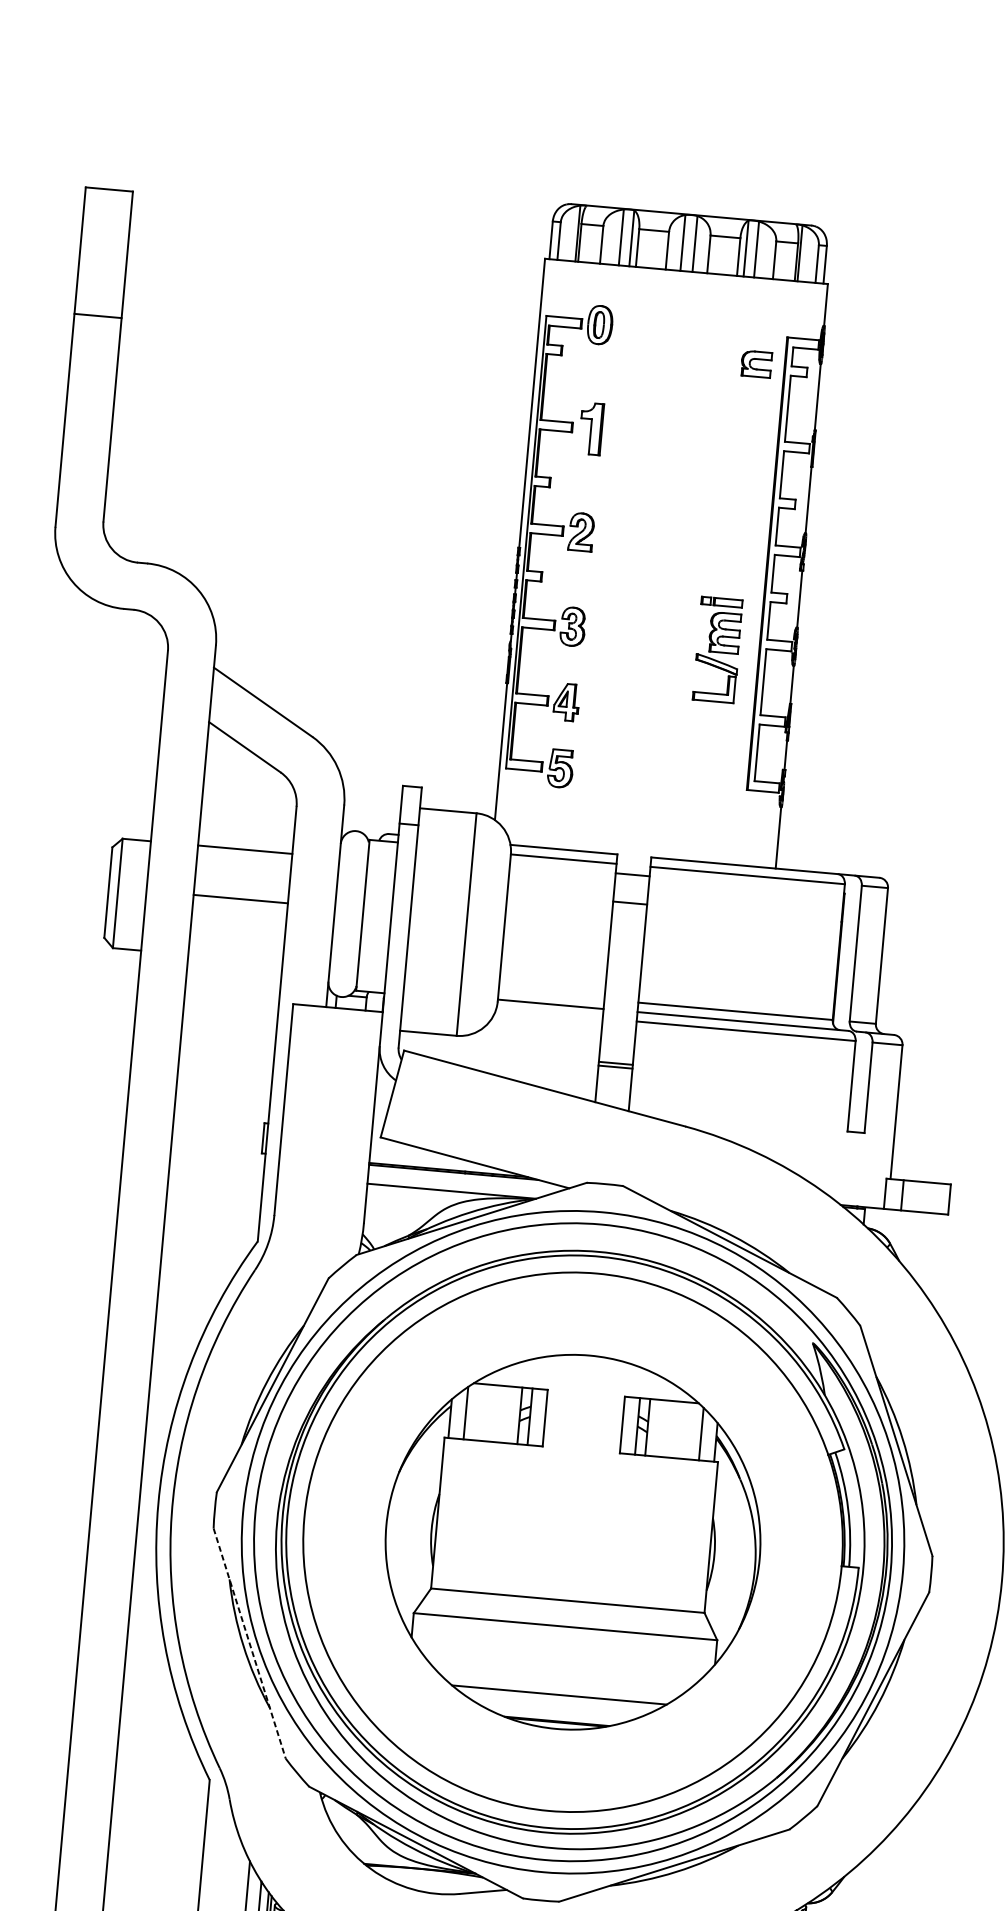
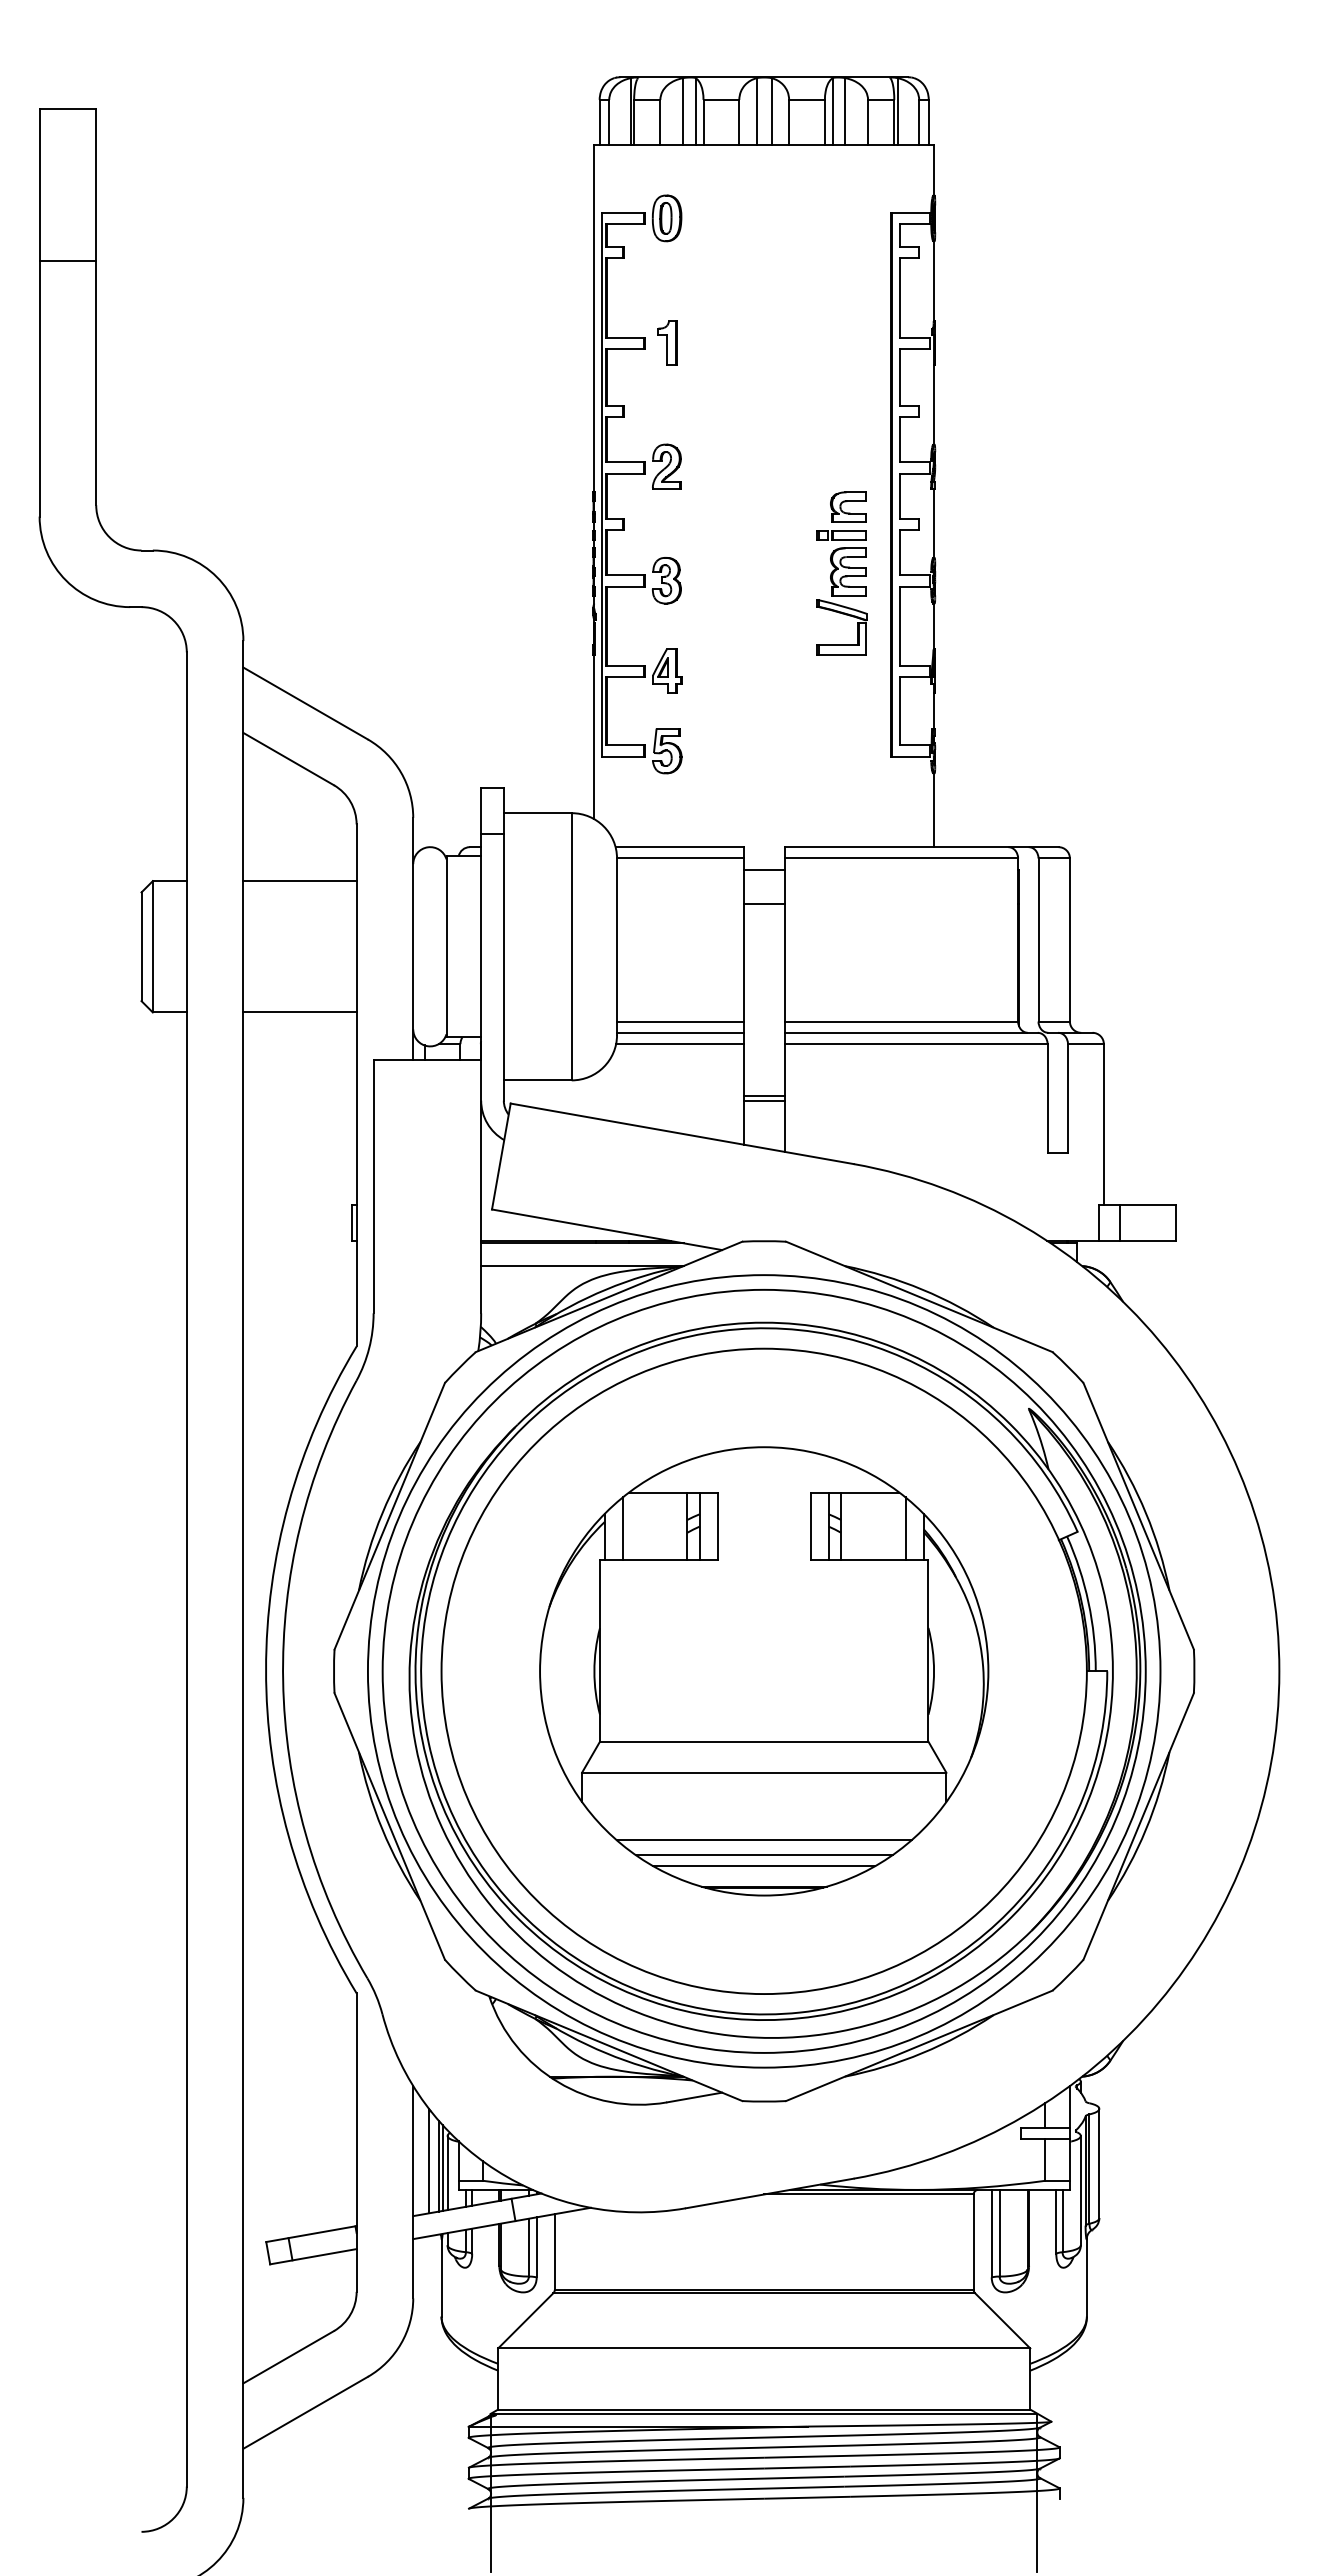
part: (756, 363) -> (848, 506), moved
part: (591, 428) -> (667, 342), size x0.71
line: (240, 899) -> (299, 1012), moved
line: (551, 994) -> (680, 1021), added
line: (549, 1013) -> (679, 1044), added
line: (249, 1643) -> (389, 1826), dashed -> solid
line: (559, 1683) -> (763, 1840), added
line: (558, 1704) -> (764, 1866), added

